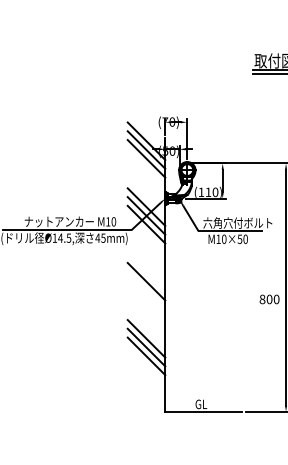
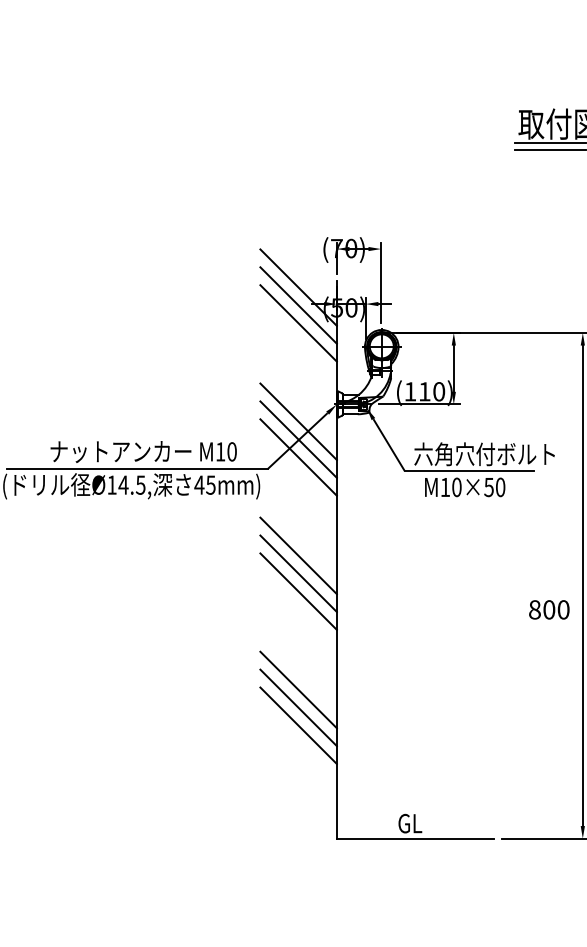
line: (146, 272) -> (298, 554), added
line: (146, 290) -> (298, 591), added

